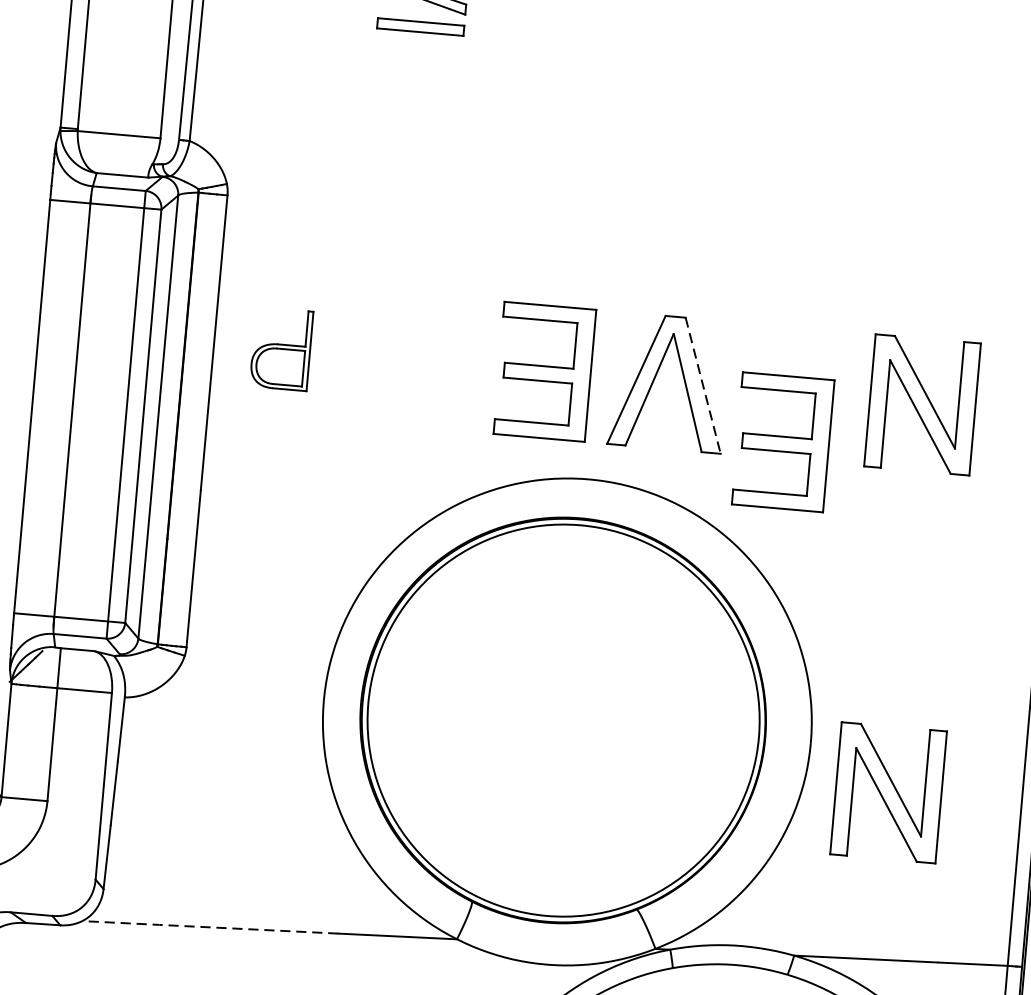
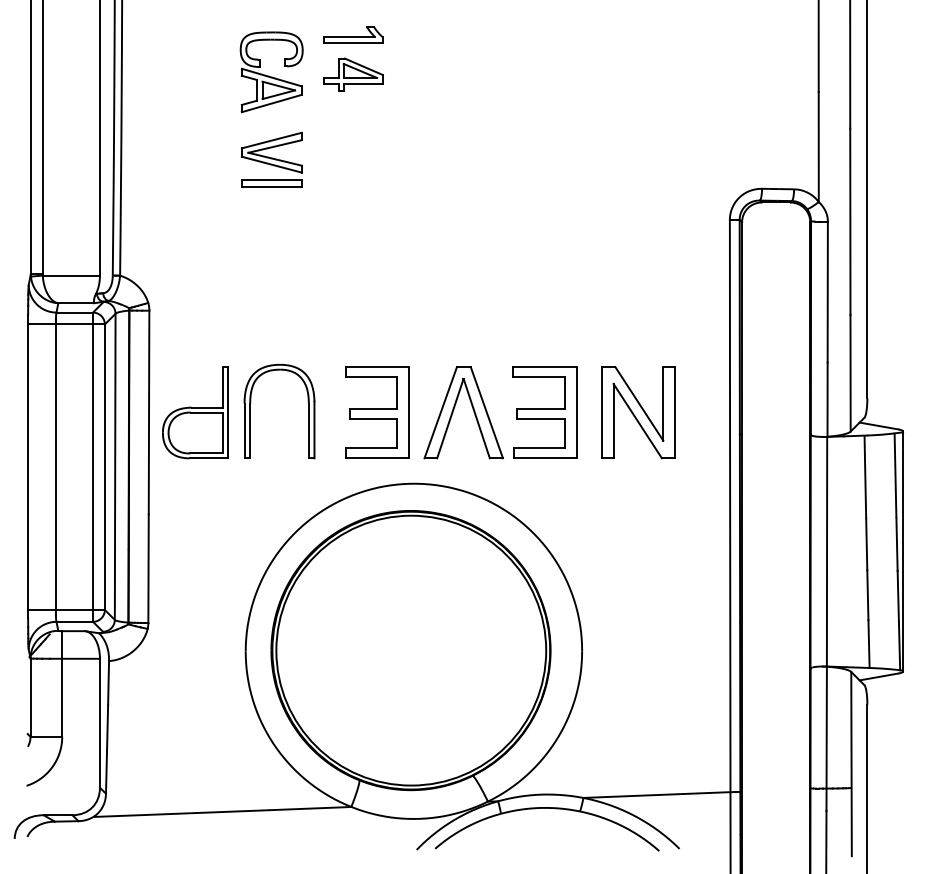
part: (281, 348) -> (195, 412), size x1.67
part: (361, 354) -> (250, 411), added
line: (703, 387) -> (487, 413), dashed -> solid
part: (782, 441) -> (544, 412), moved
part: (888, 792) -> (638, 680), removed
line: (208, 927) -> (180, 813), dashed -> solid

